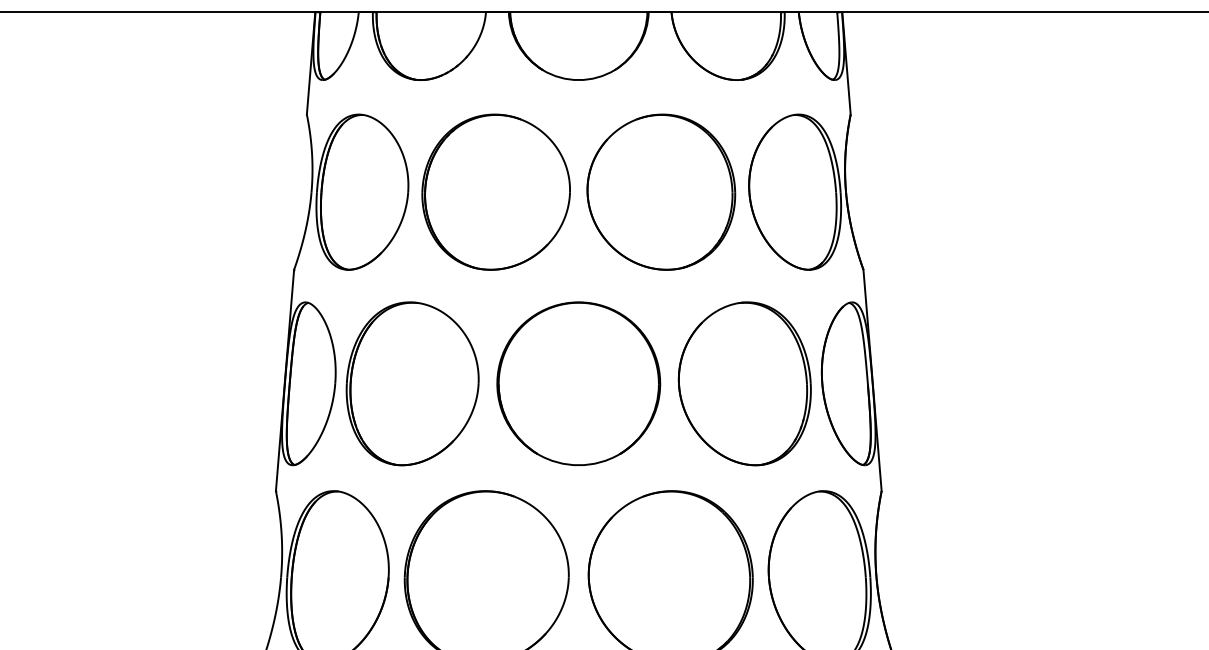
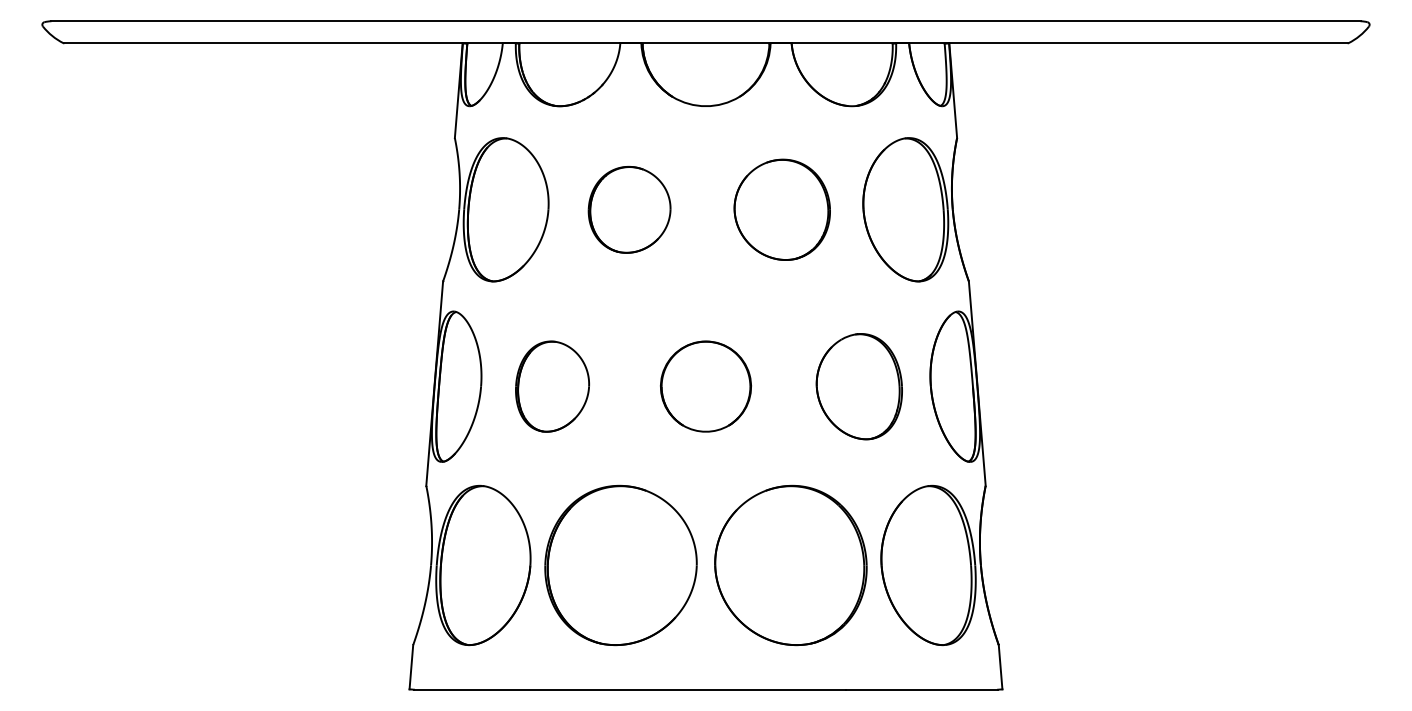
part: (495, 191) -> (629, 209), size x0.6
part: (661, 191) -> (782, 209), size x0.7
part: (412, 383) -> (552, 386), size x0.6
part: (578, 383) -> (705, 386), size x0.6
part: (745, 383) -> (859, 386), size x0.7

